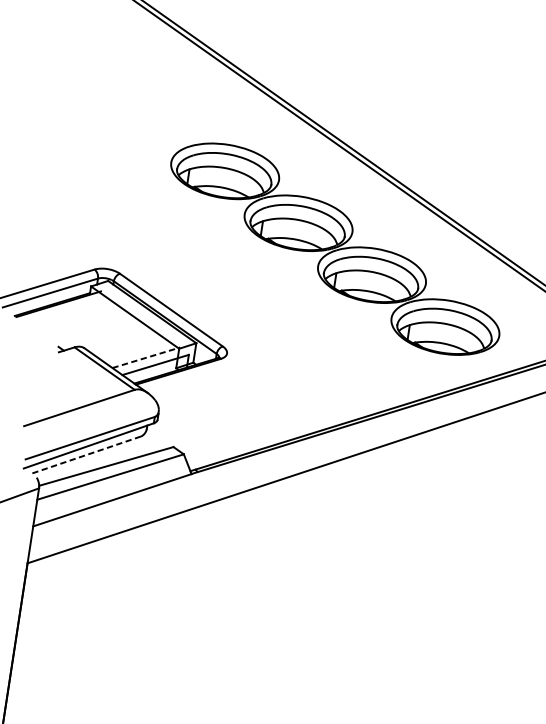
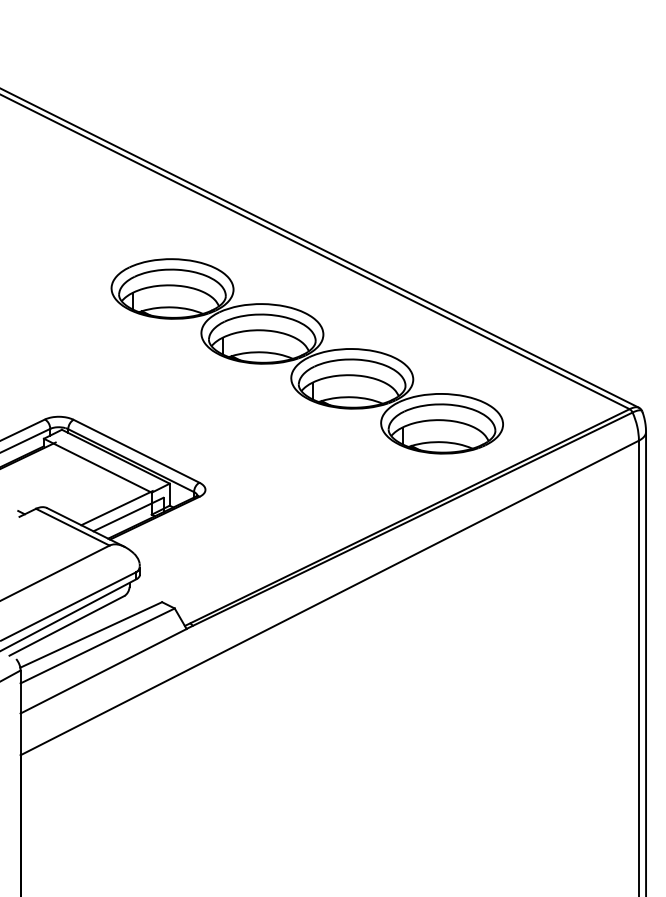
line: (146, 358) -> (117, 508), dashed -> solid
line: (85, 454) -> (66, 625), dashed -> solid

